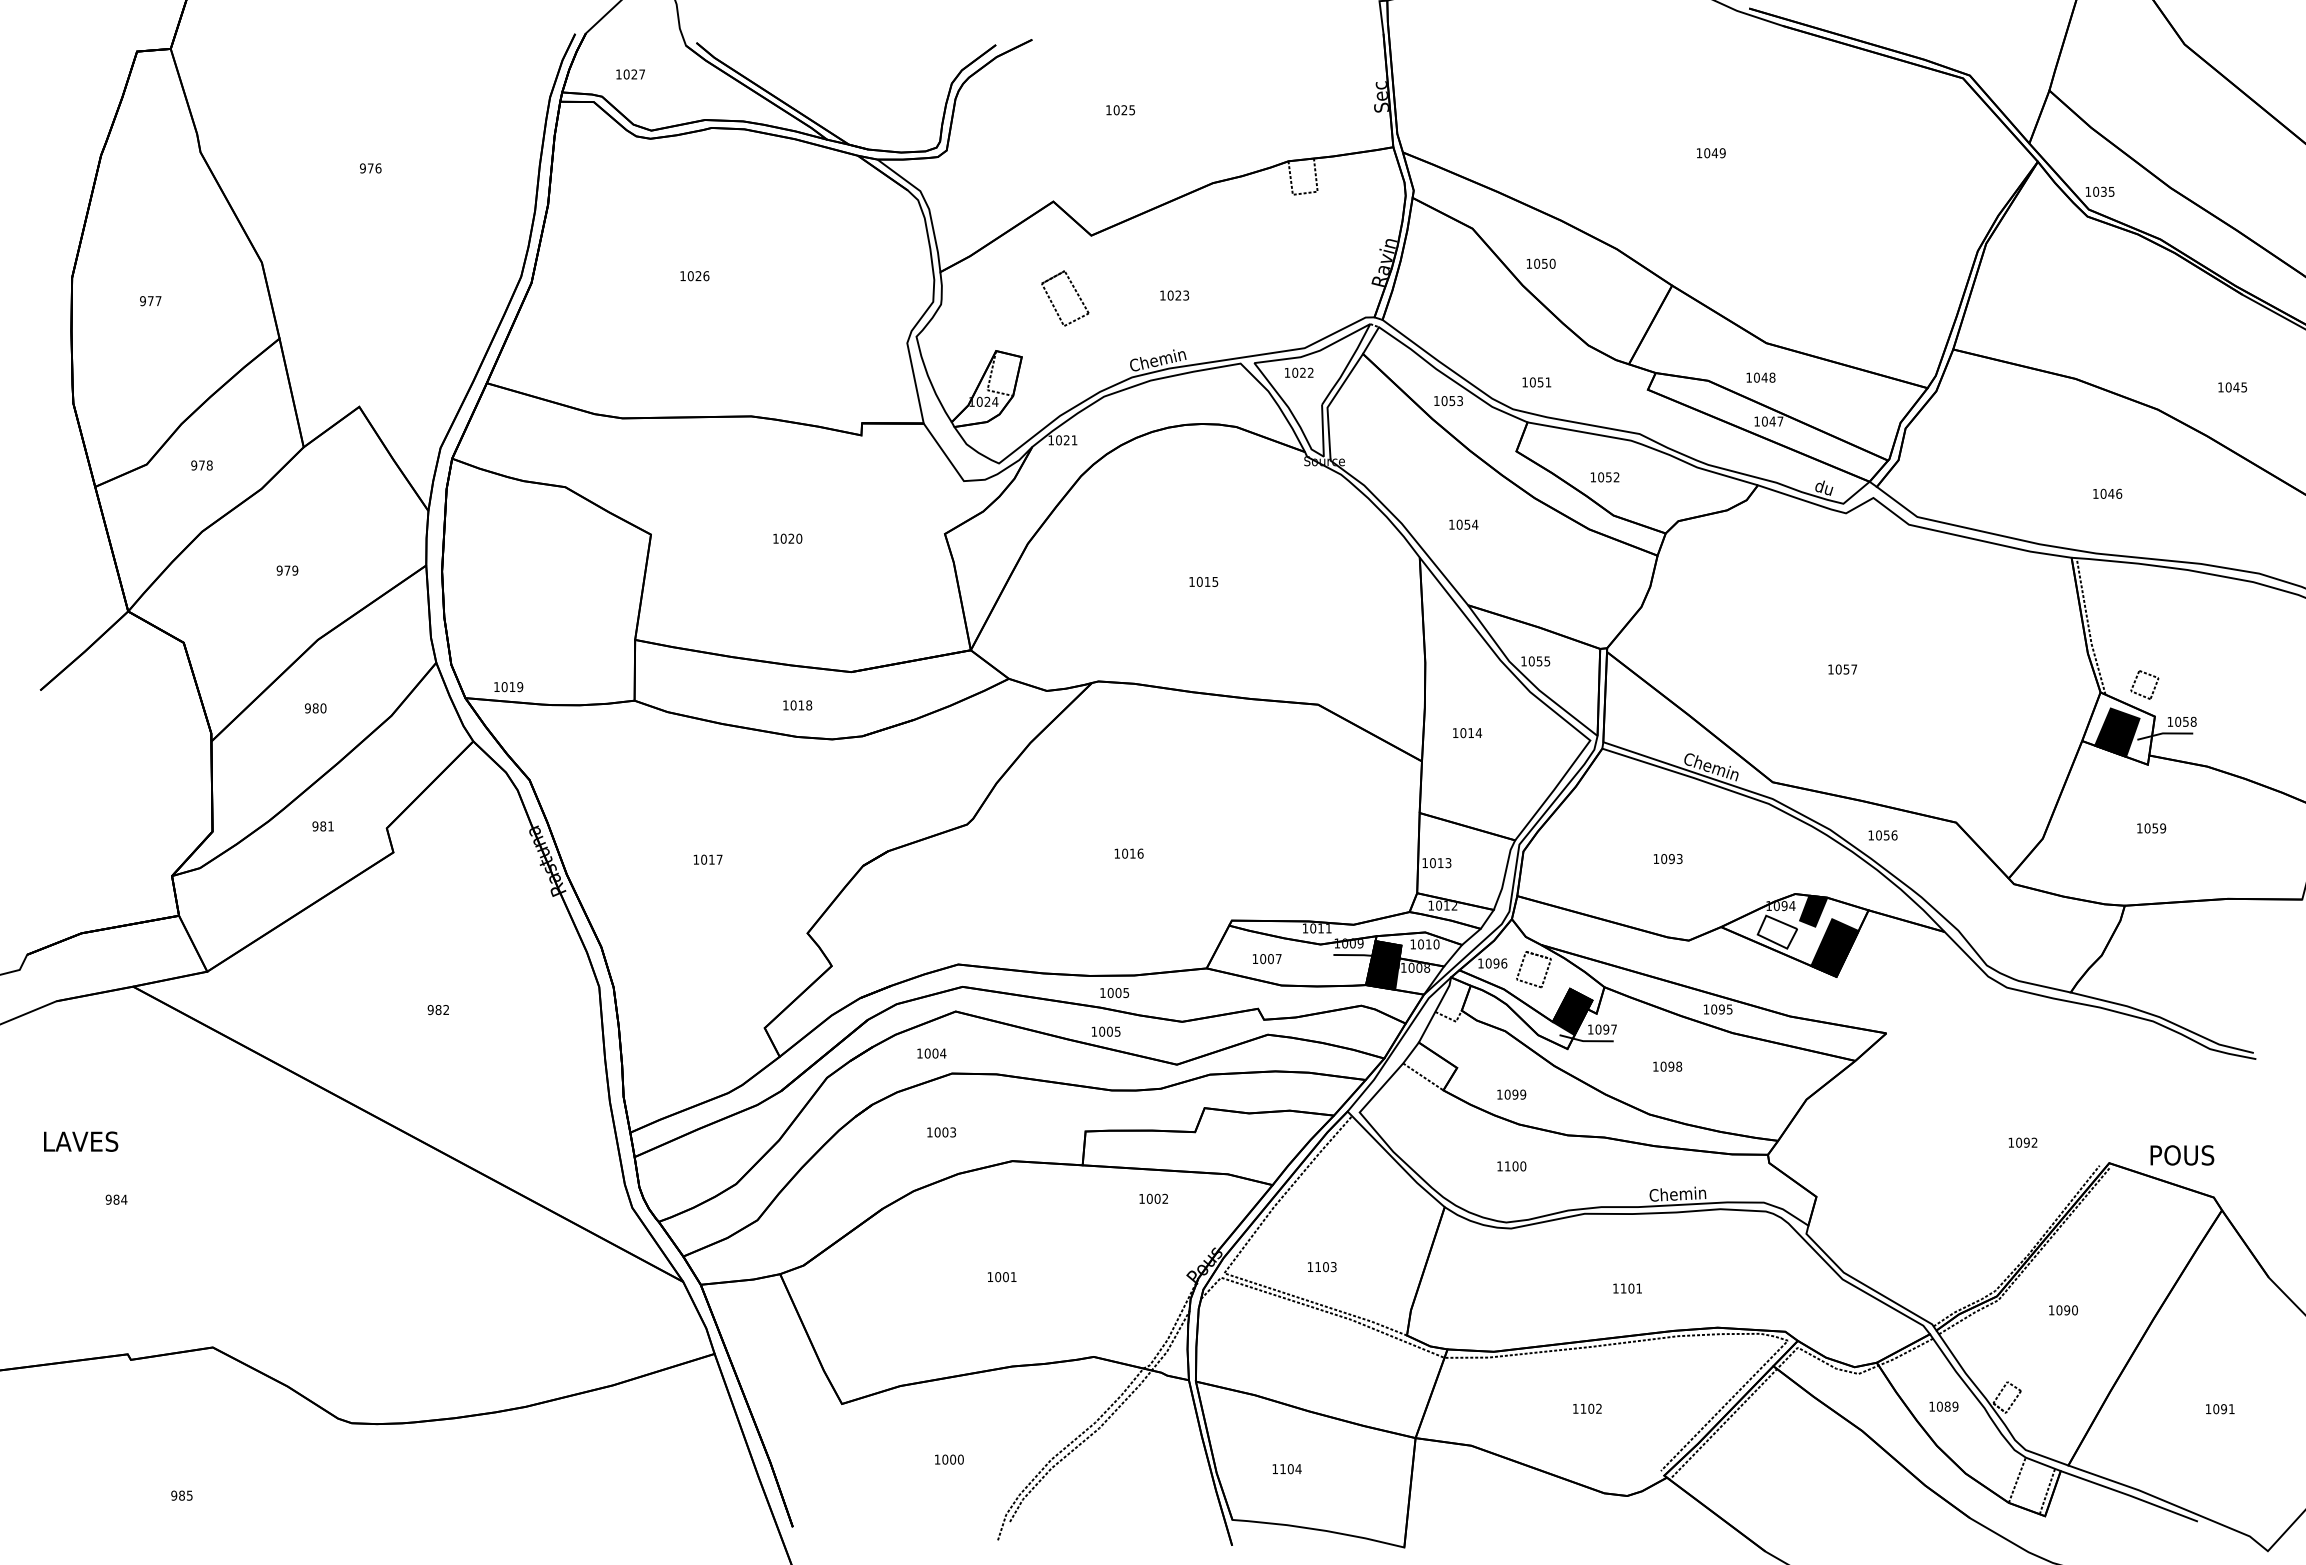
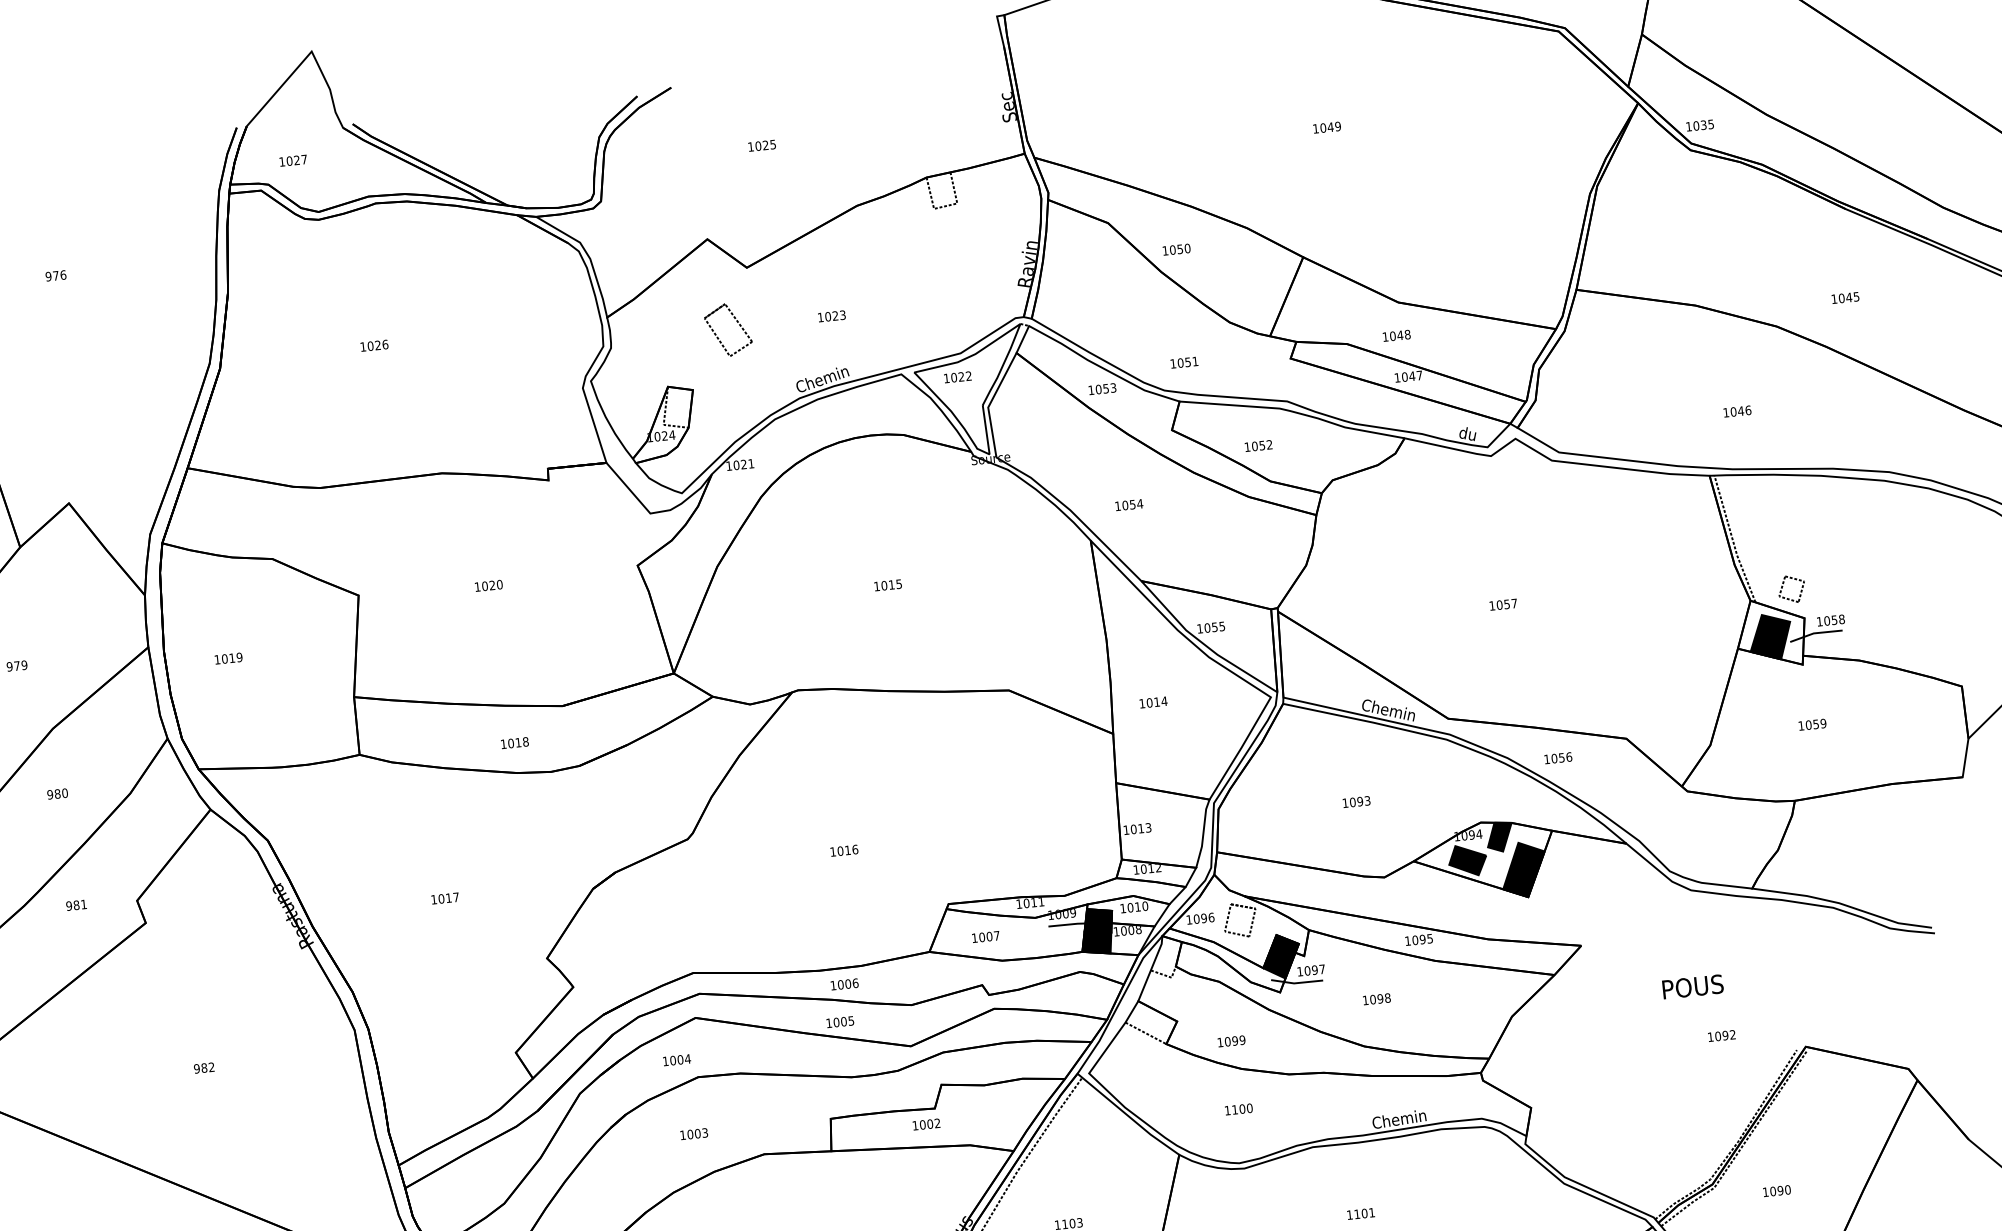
text: (508, 687) -> (228, 659), moved
fill: (1777, 931) -> (1467, 859), added
text: (1126, 993) -> (855, 983), 1005 -> 1006
text: (2182, 1155) -> (1693, 986), moved
text: (1153, 1198) -> (926, 1124), moved

